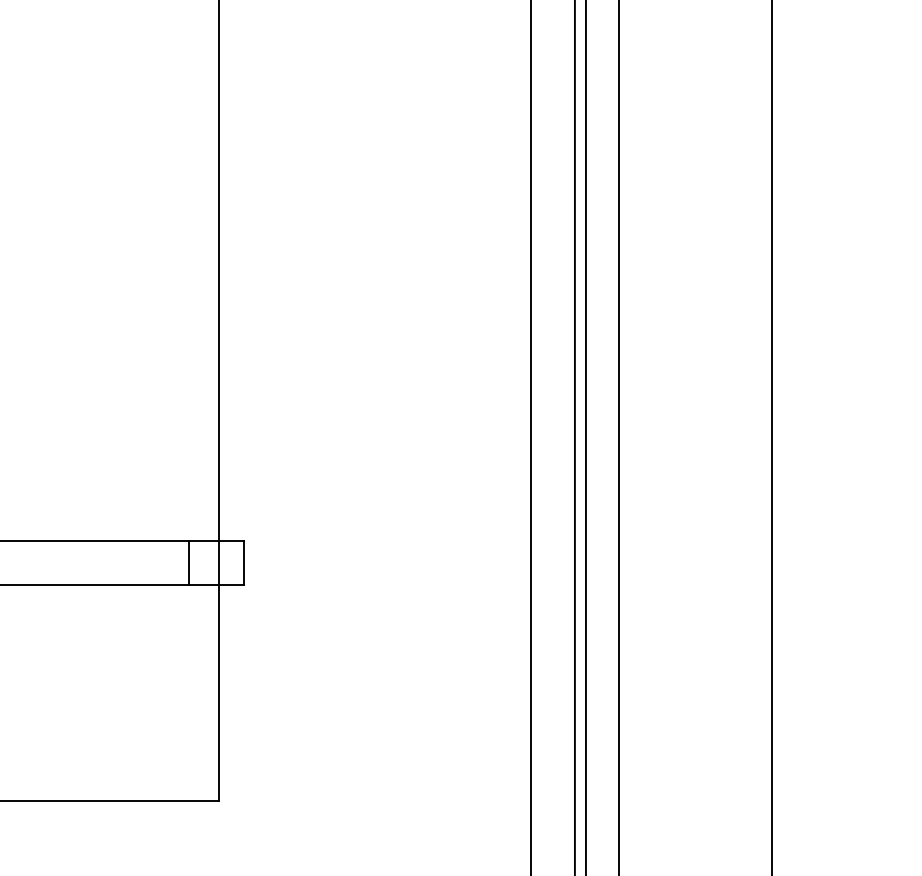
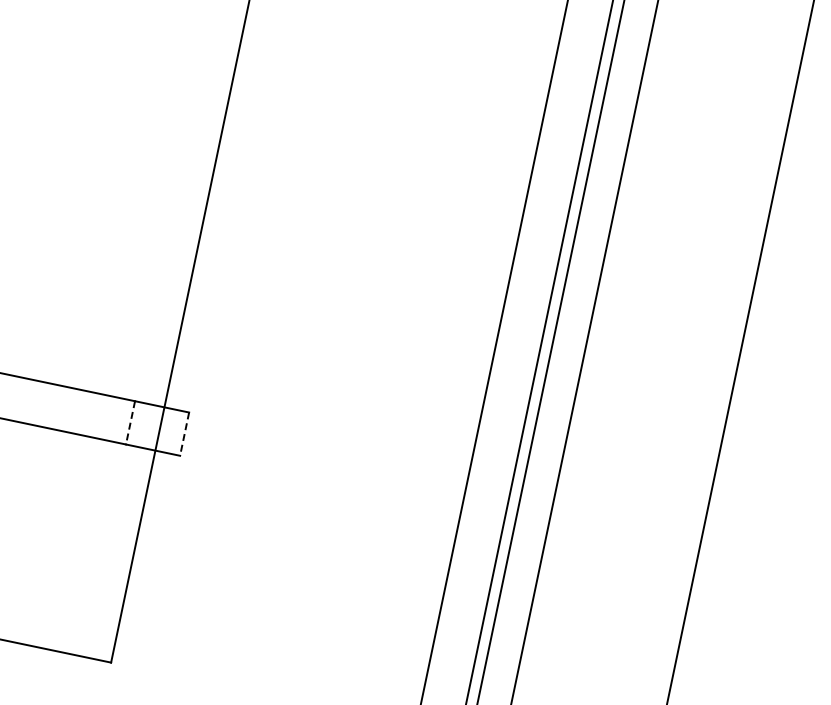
line: (188, 563) -> (129, 423), solid -> dashed
line: (244, 563) -> (184, 435), solid -> dashed

